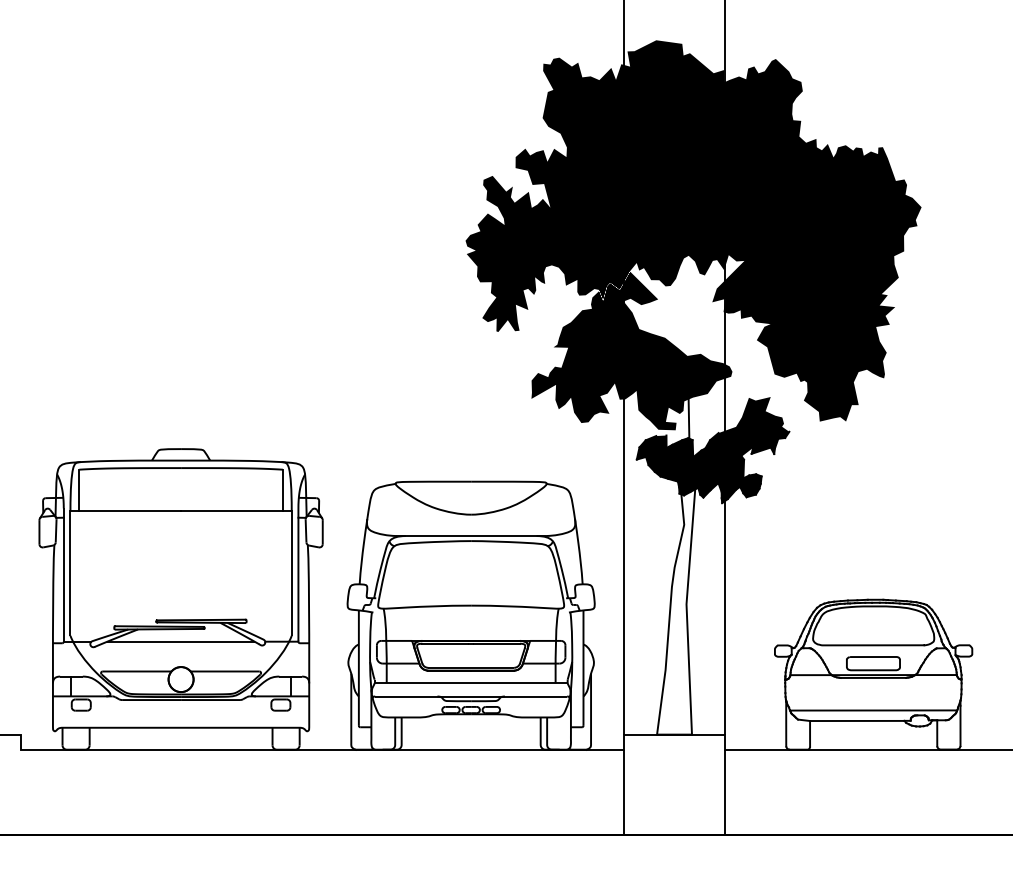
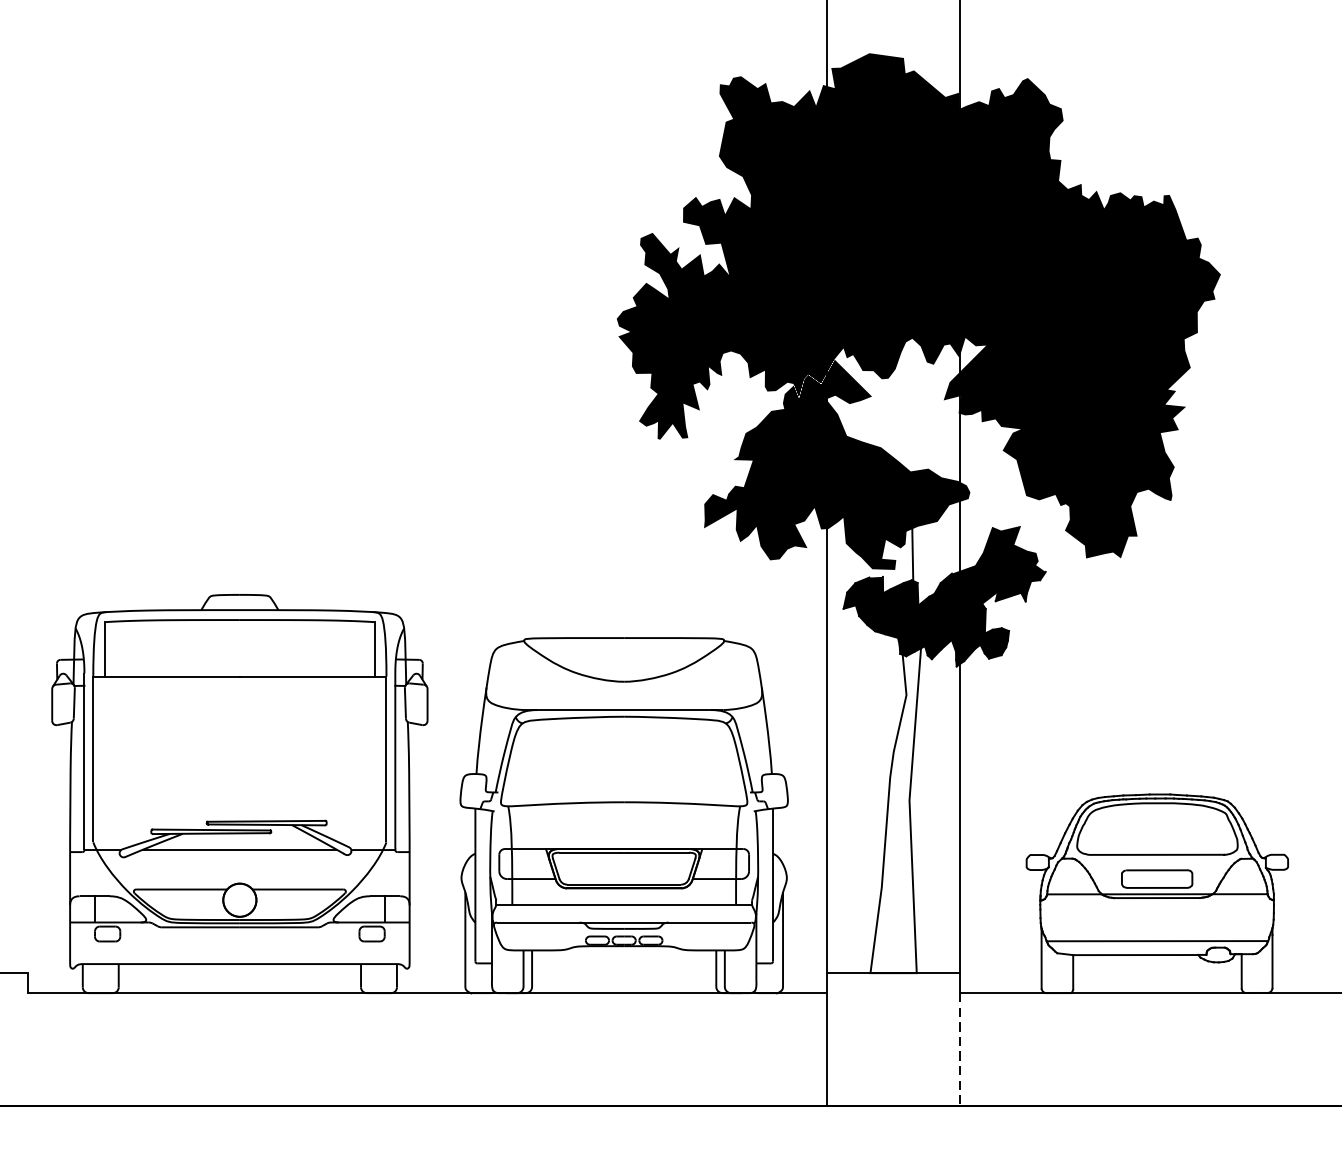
line: (724, 792) -> (959, 1049), solid -> dashed

